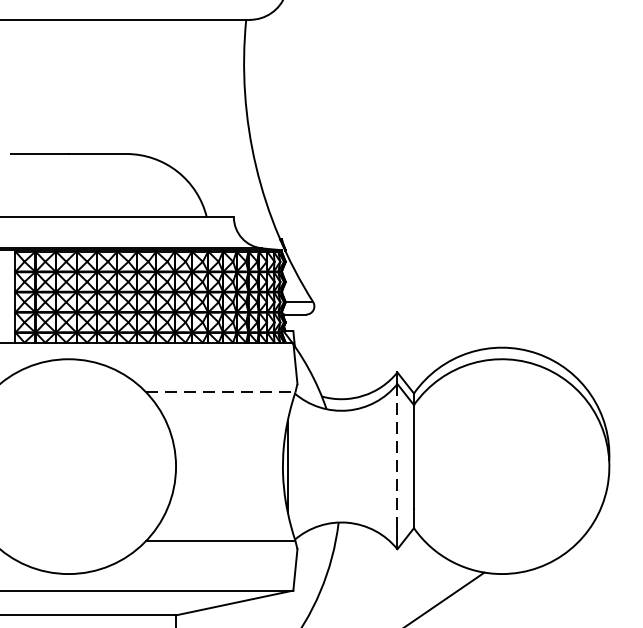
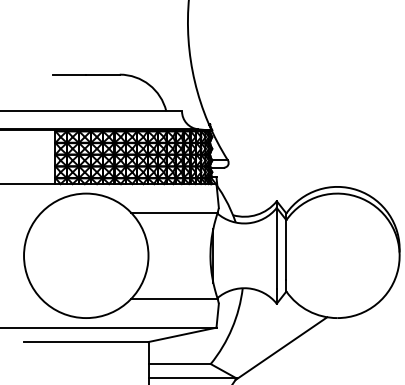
line: (220, 391) -> (174, 212), dashed -> solid
line: (396, 453) -> (276, 248), dashed -> solid

